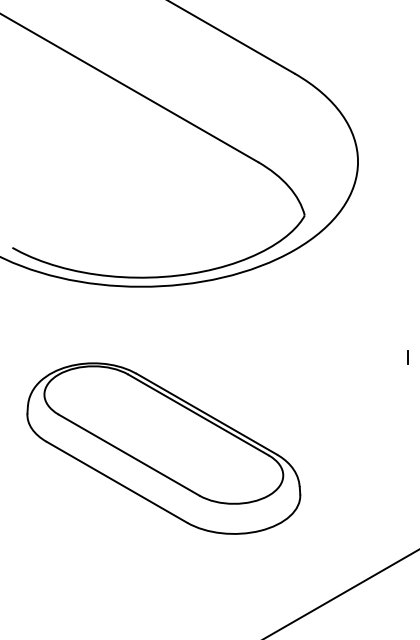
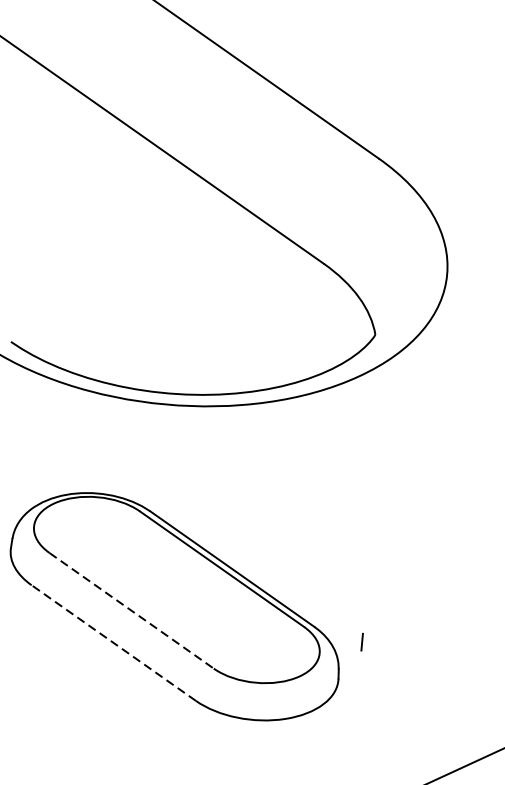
line: (407, 357) -> (362, 642), moved
line: (129, 455) -> (132, 611), solid -> dashed
line: (116, 482) -> (113, 643), solid -> dashed

